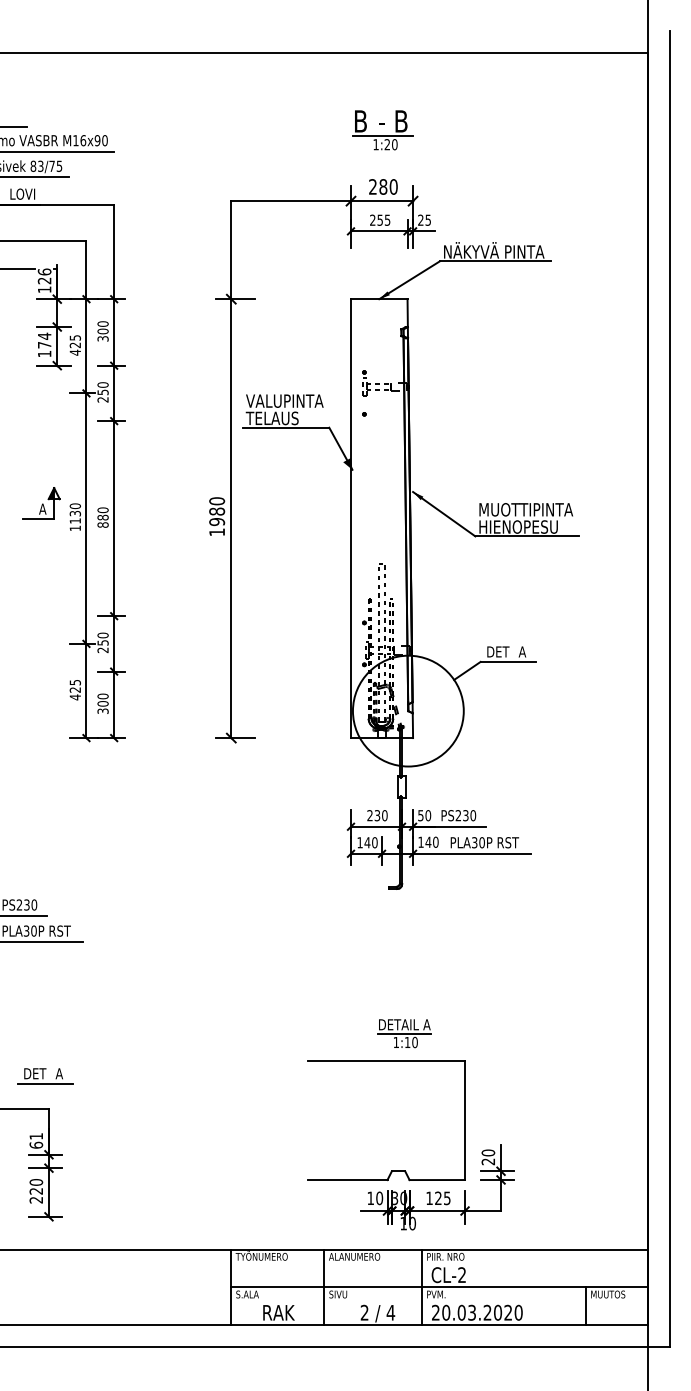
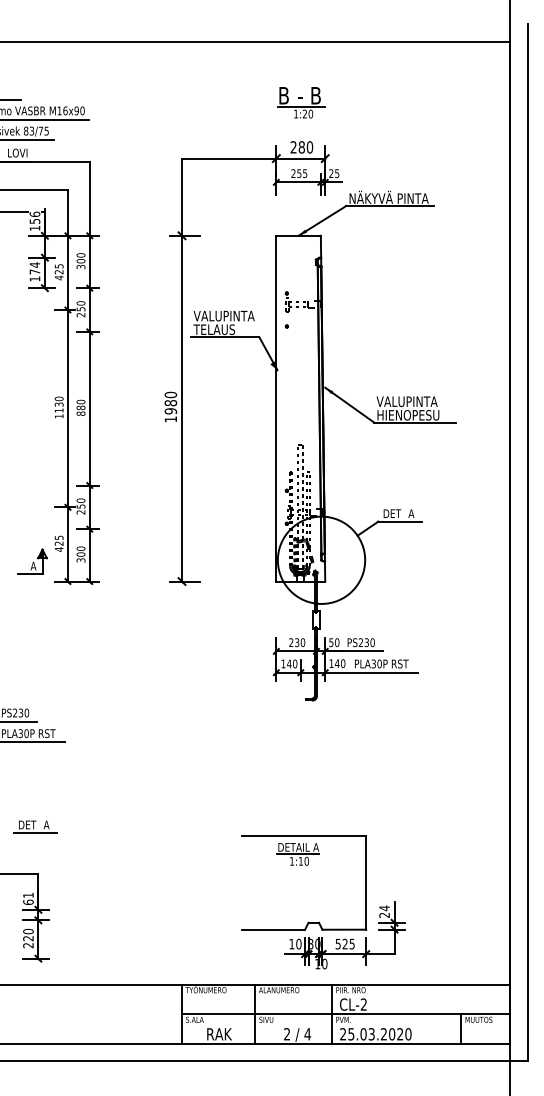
text: (44, 281) -> (34, 221), 126 -> 156
part: (41, 503) -> (32, 561), moved
text: (525, 509) -> (413, 401), MUOTTIPINTA -> VALUPINTA
part: (403, 1033) -> (297, 854), moved
part: (45, 1075) -> (35, 826), moved
text: (488, 1153) -> (384, 908), 20 -> 24
text: (428, 1198) -> (337, 944), 125 -> 525
text: (446, 1313) -> (351, 1034), 20.03.2020 -> 25.03.2020

